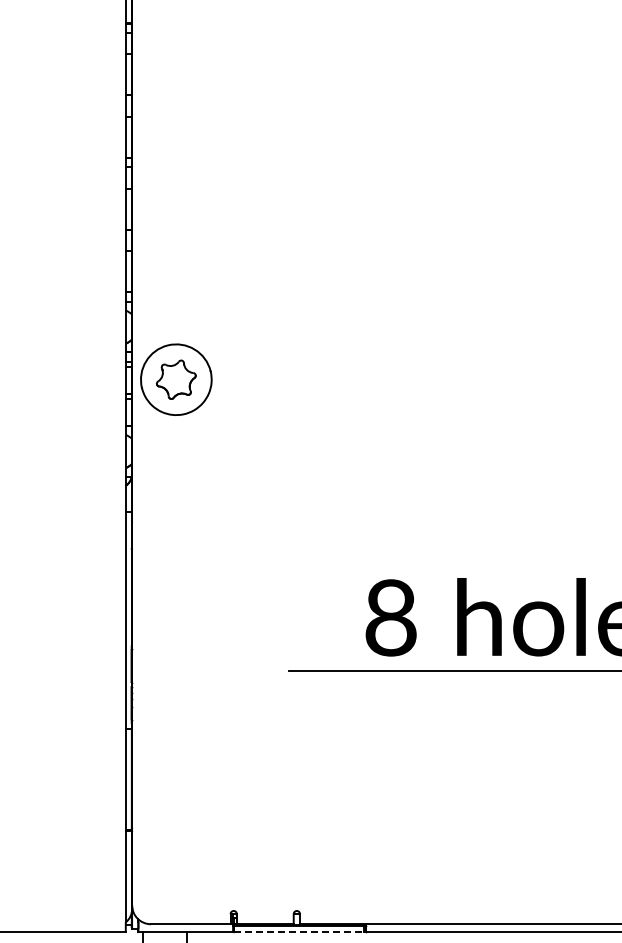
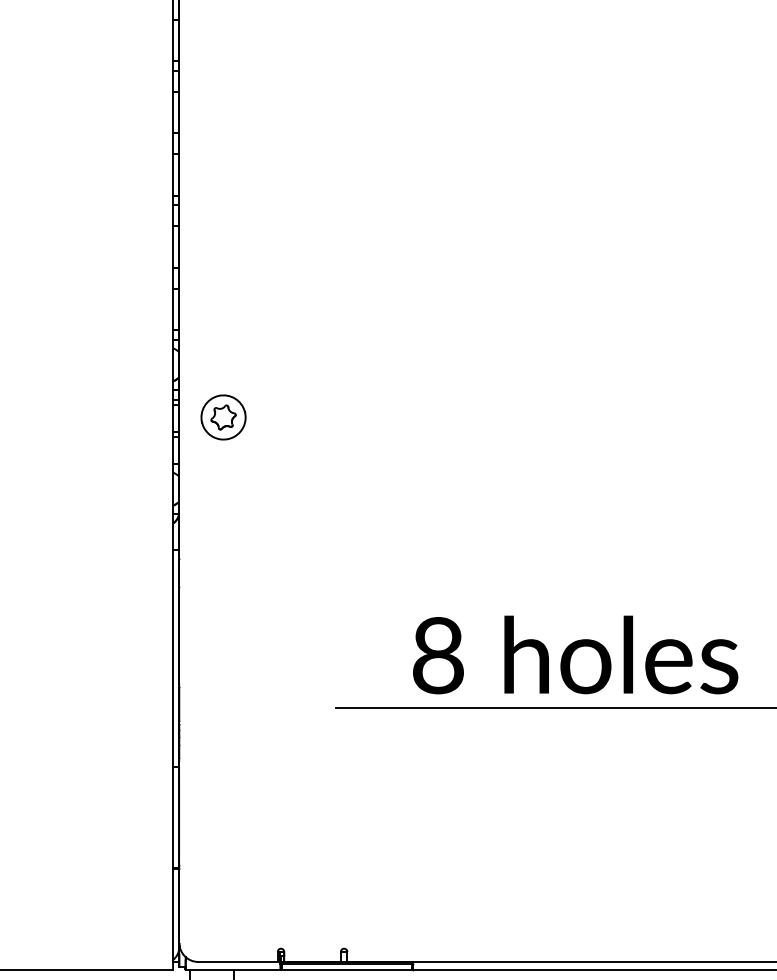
part: (176, 379) -> (223, 417), size x0.62
line: (300, 931) -> (347, 969), dashed -> solid

